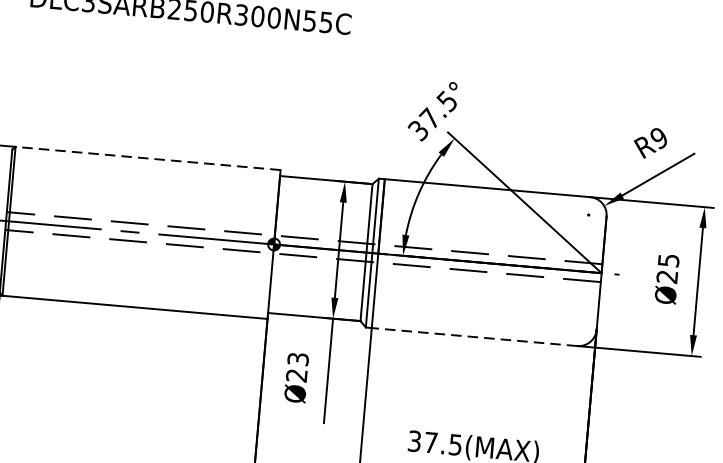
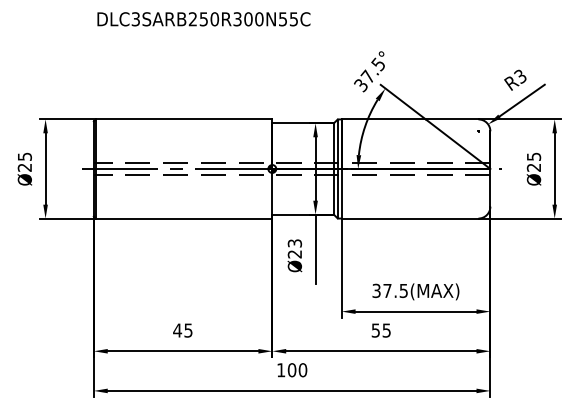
text: (659, 138) -> (520, 76), R9 -> R3
line: (147, 158) -> (183, 119), dashed -> solid
line: (473, 336) -> (409, 218), dashed -> solid

